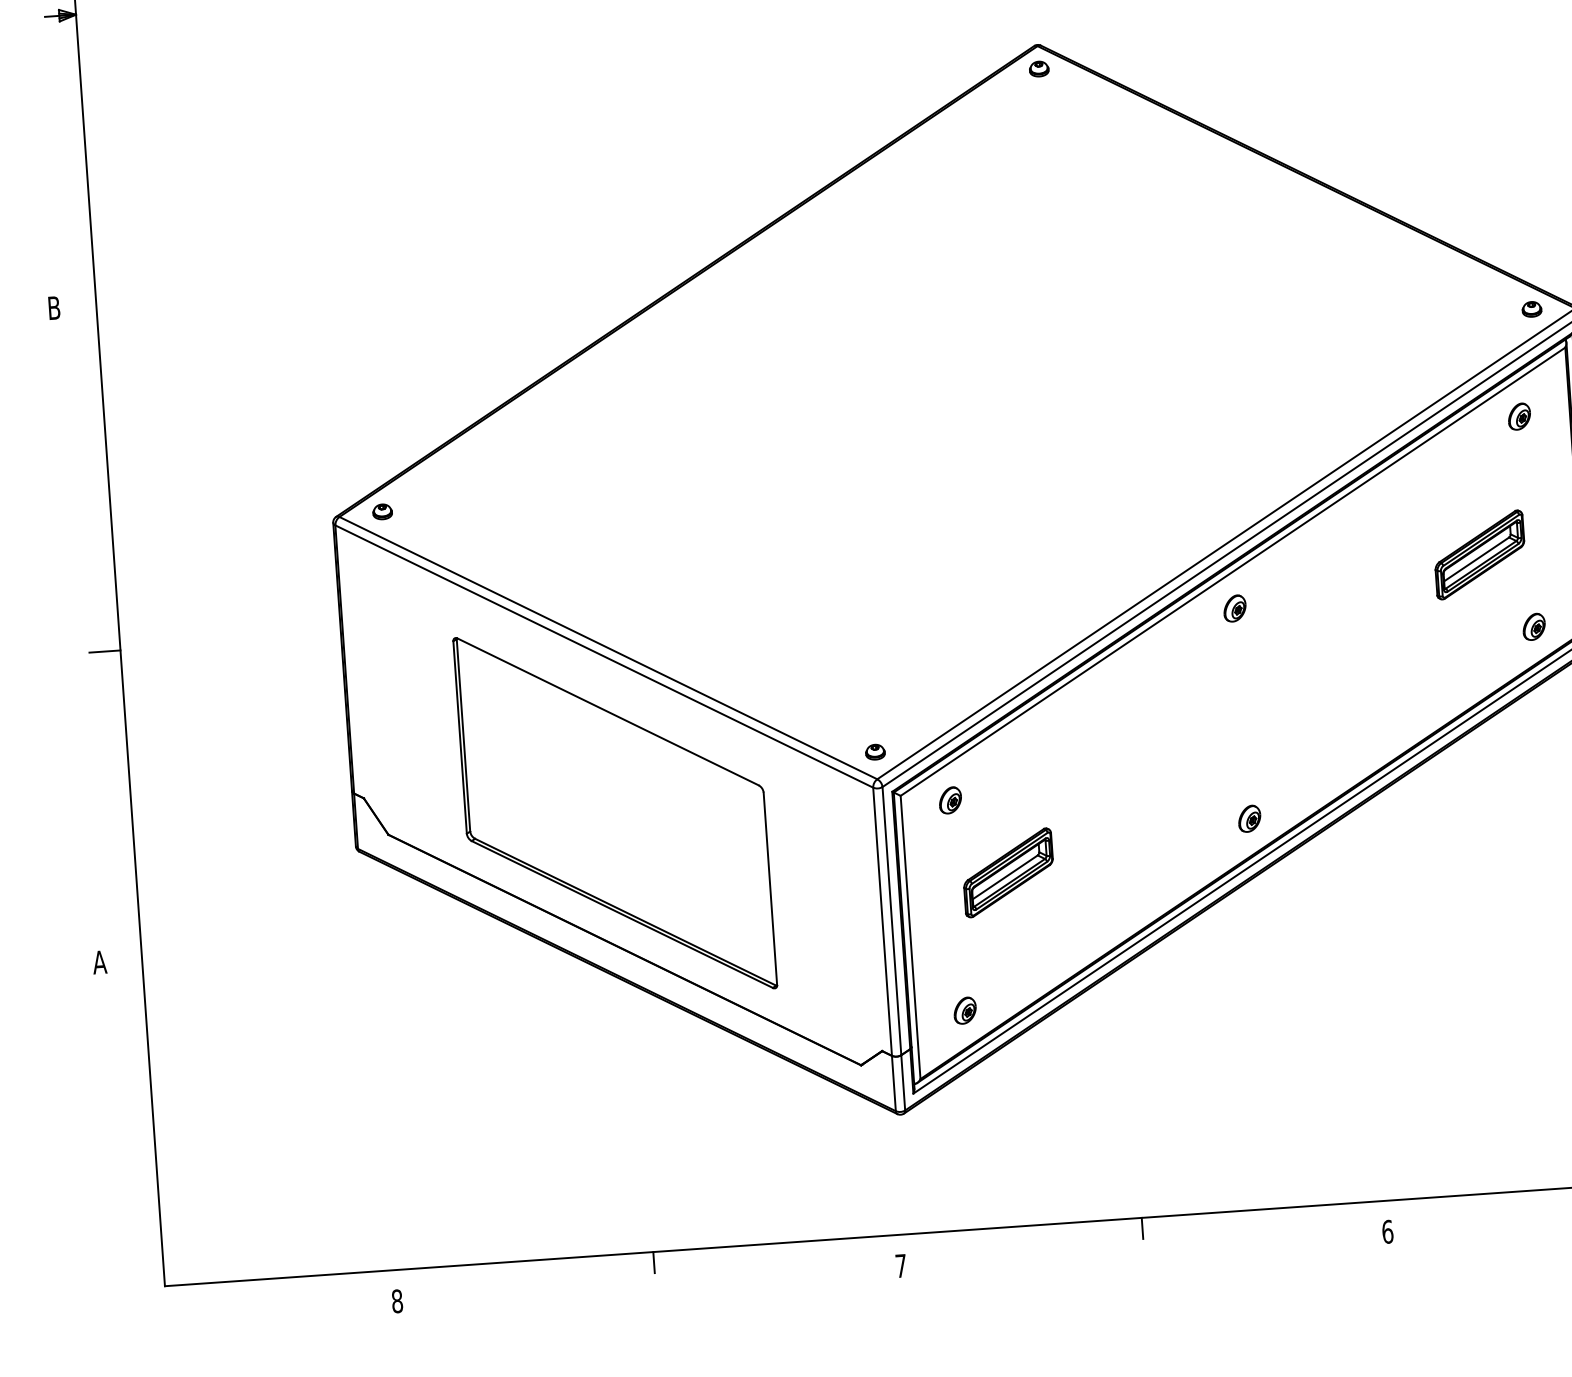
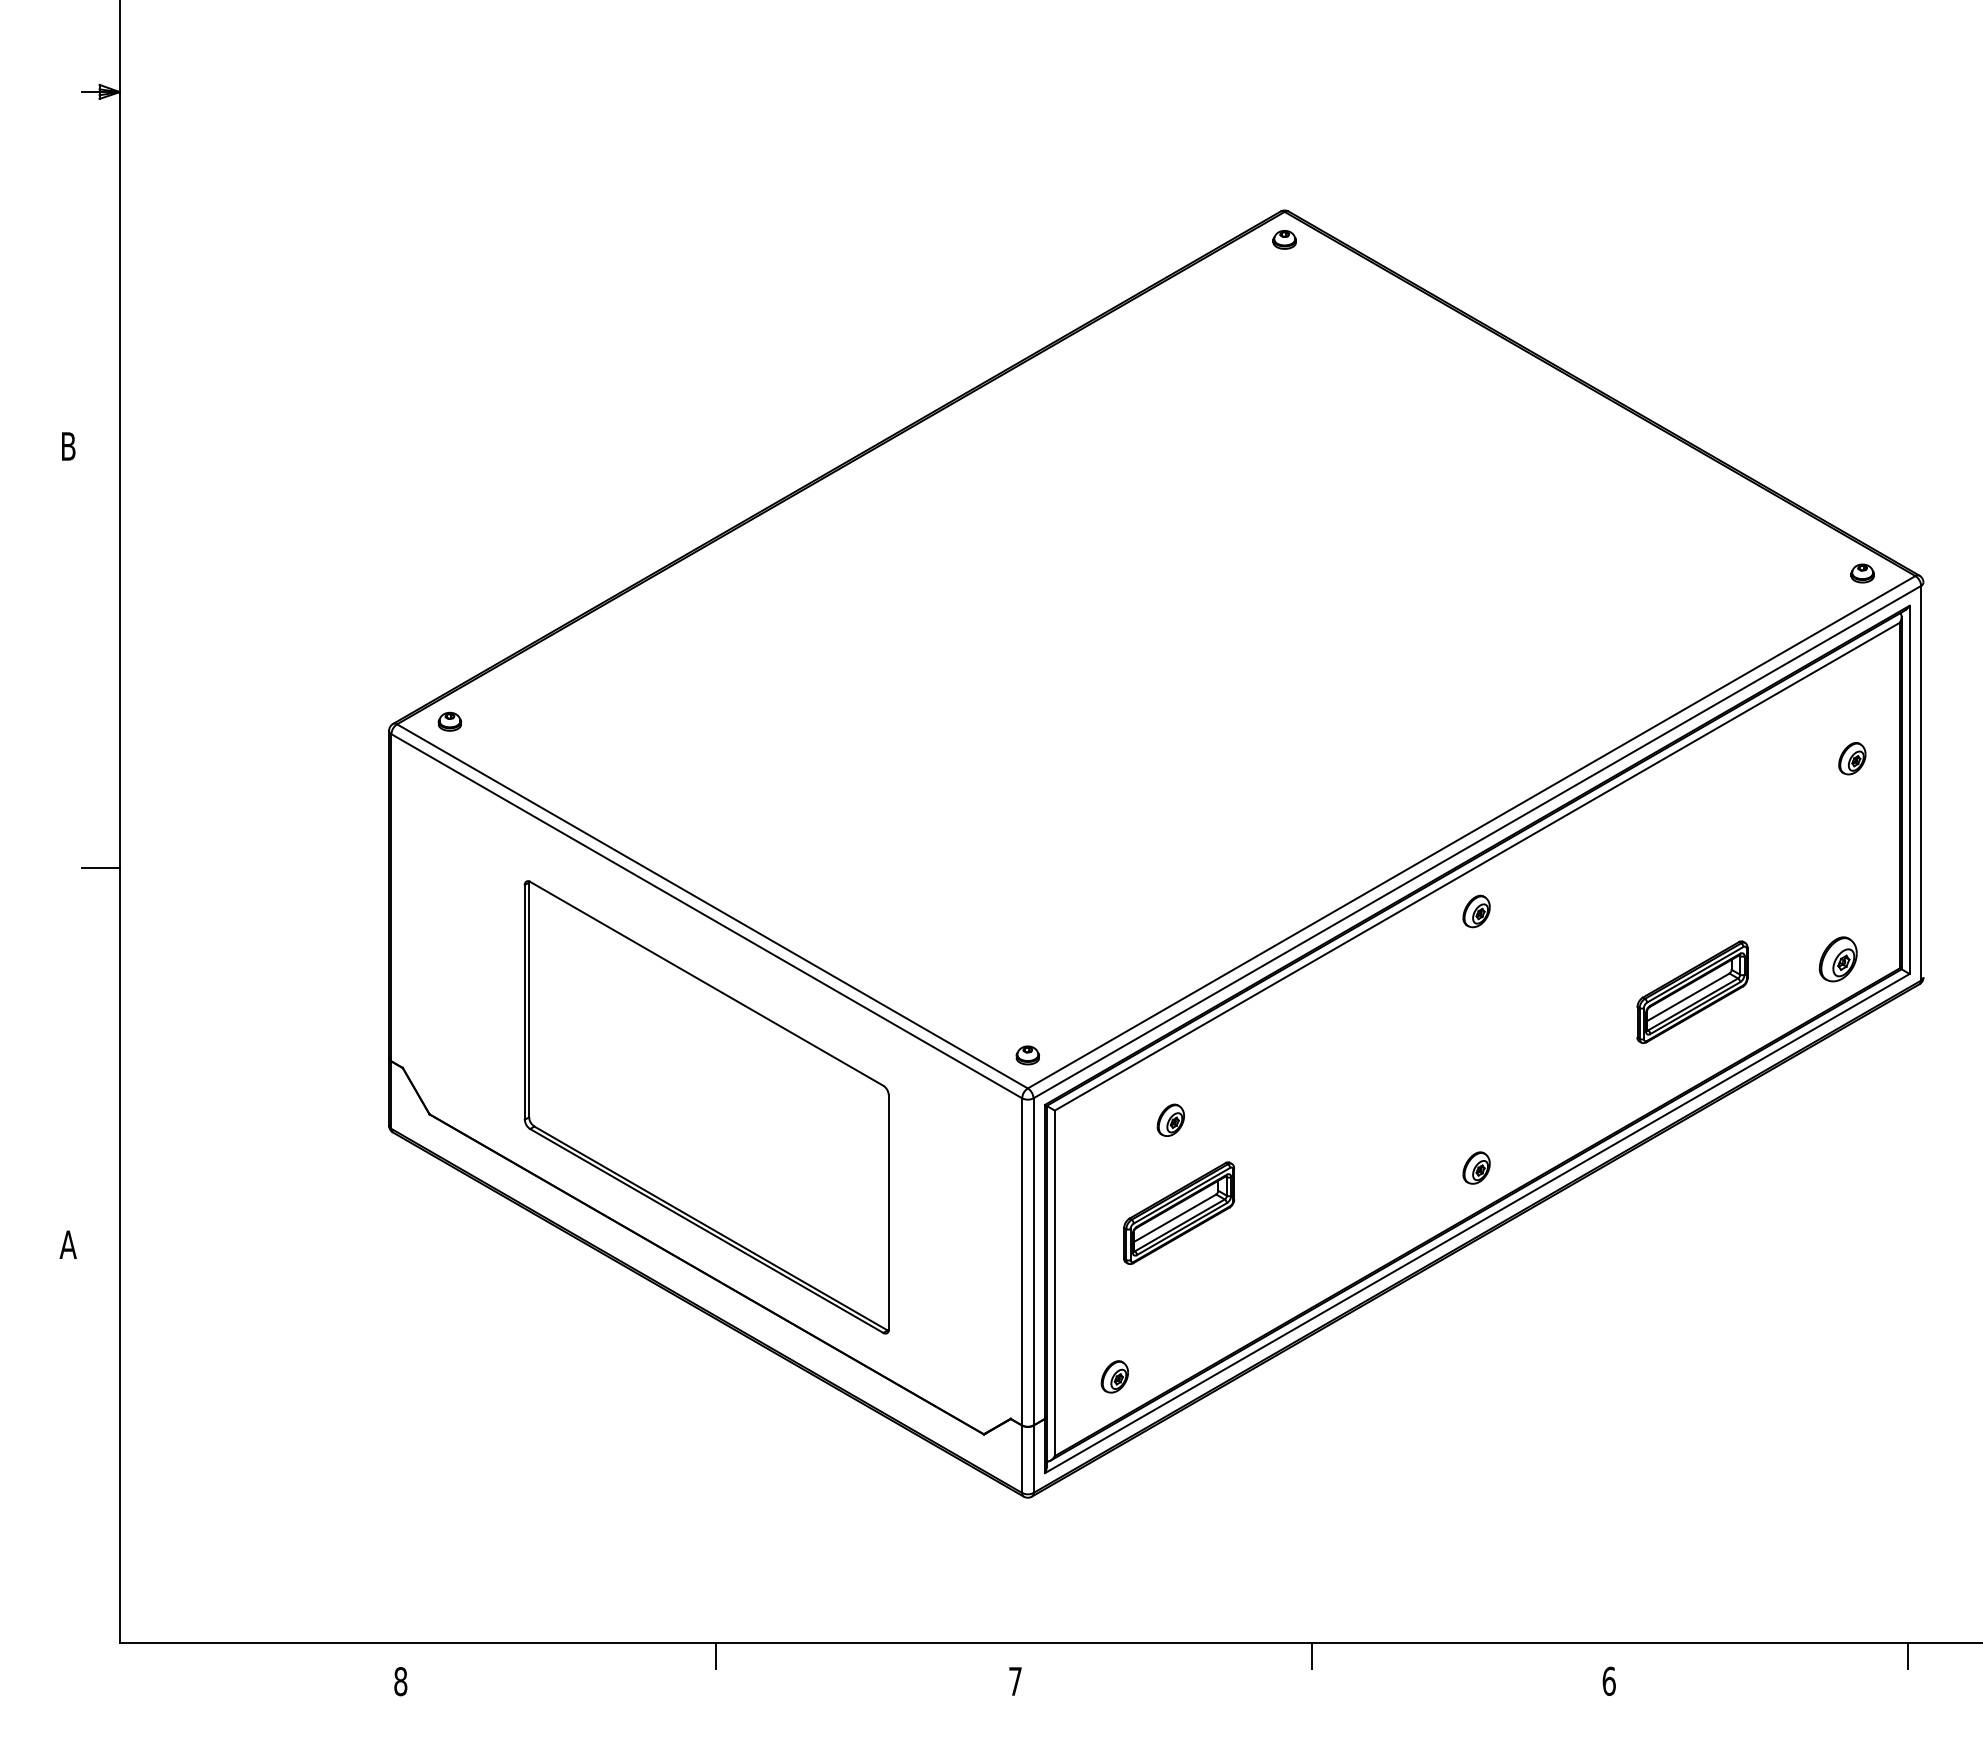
part: (1519, 416) -> (1852, 758), moved
part: (1479, 554) -> (1692, 991), moved
part: (1534, 626) -> (1838, 958), size x1.4
part: (950, 799) -> (1170, 1119), moved

